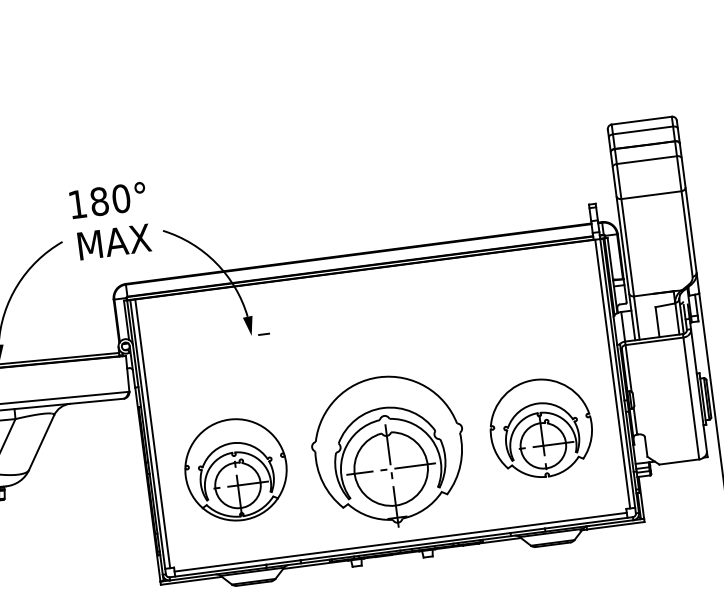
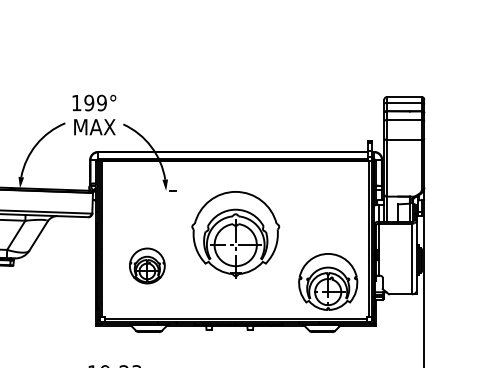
text: (110, 200) -> (95, 103), 180° -> 199°
part: (541, 427) -> (328, 281), moved
part: (388, 450) -> (235, 234), moved
part: (236, 468) -> (147, 265), size x0.6

